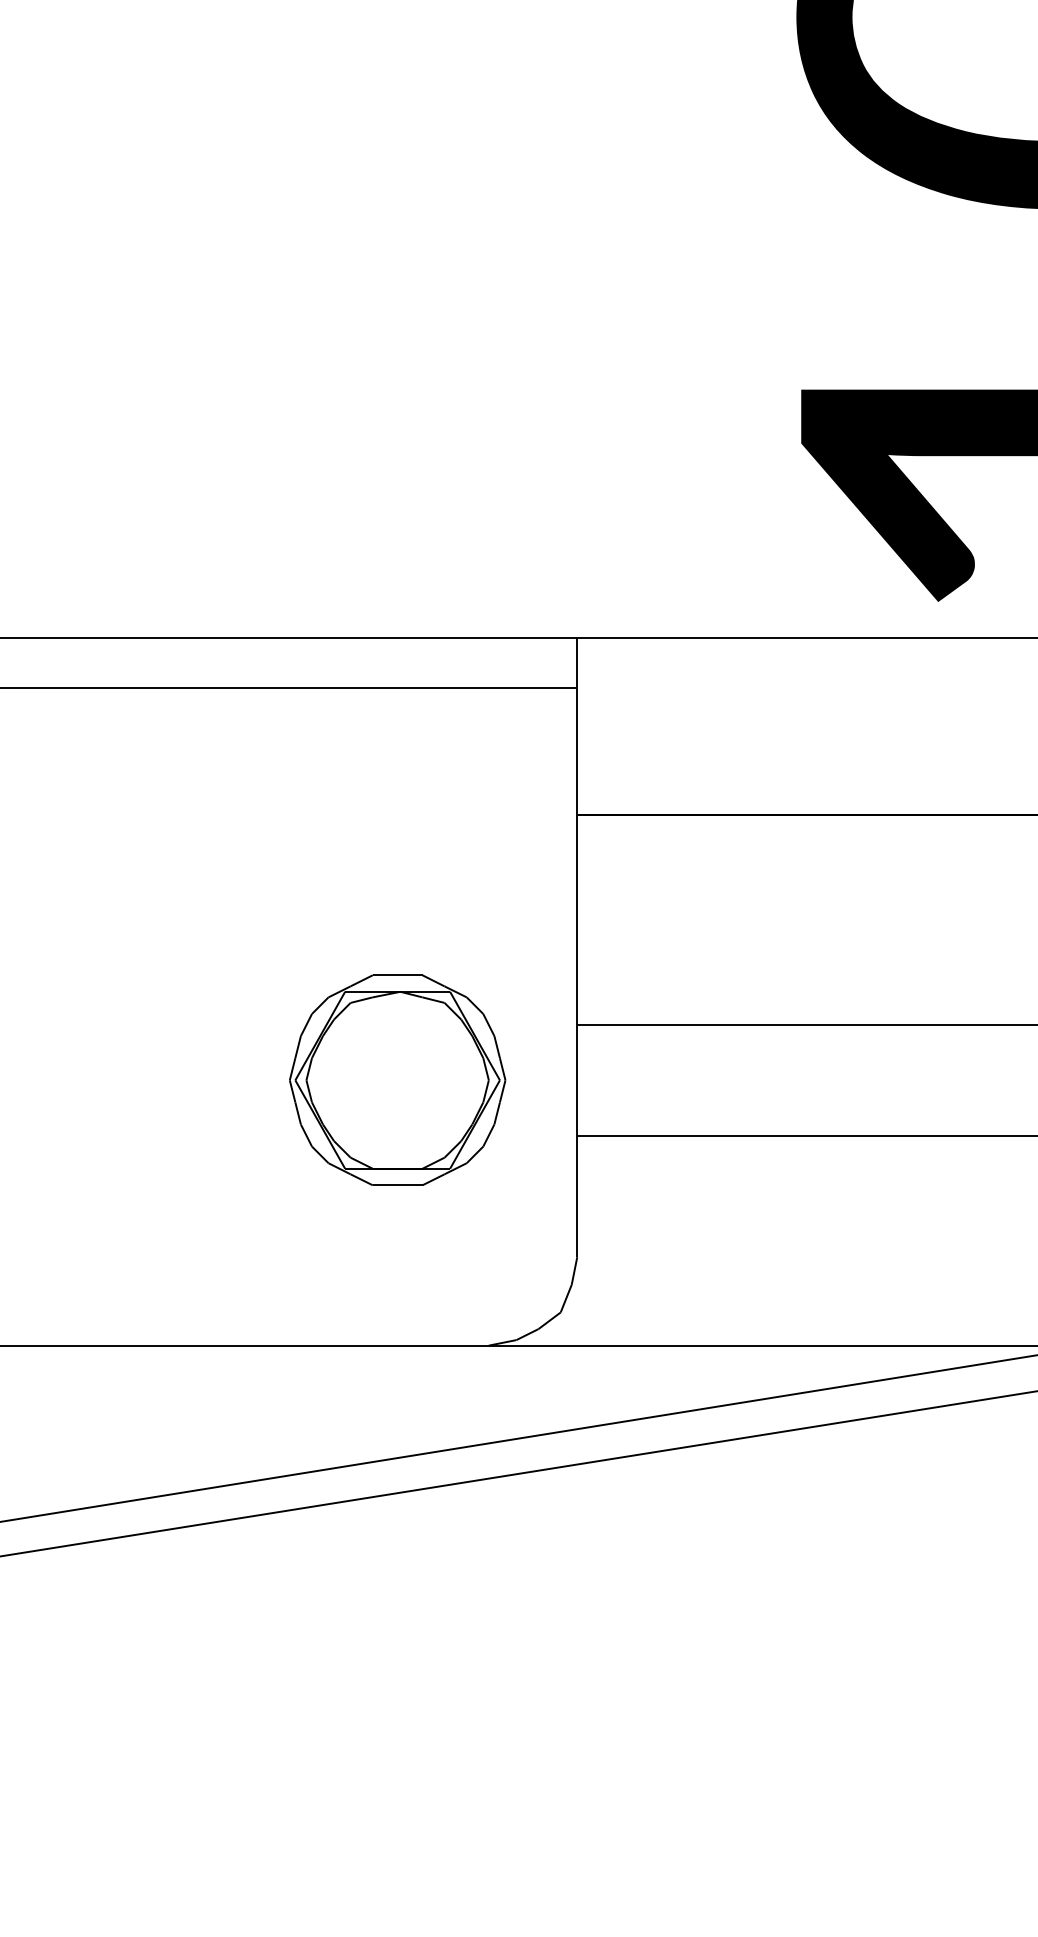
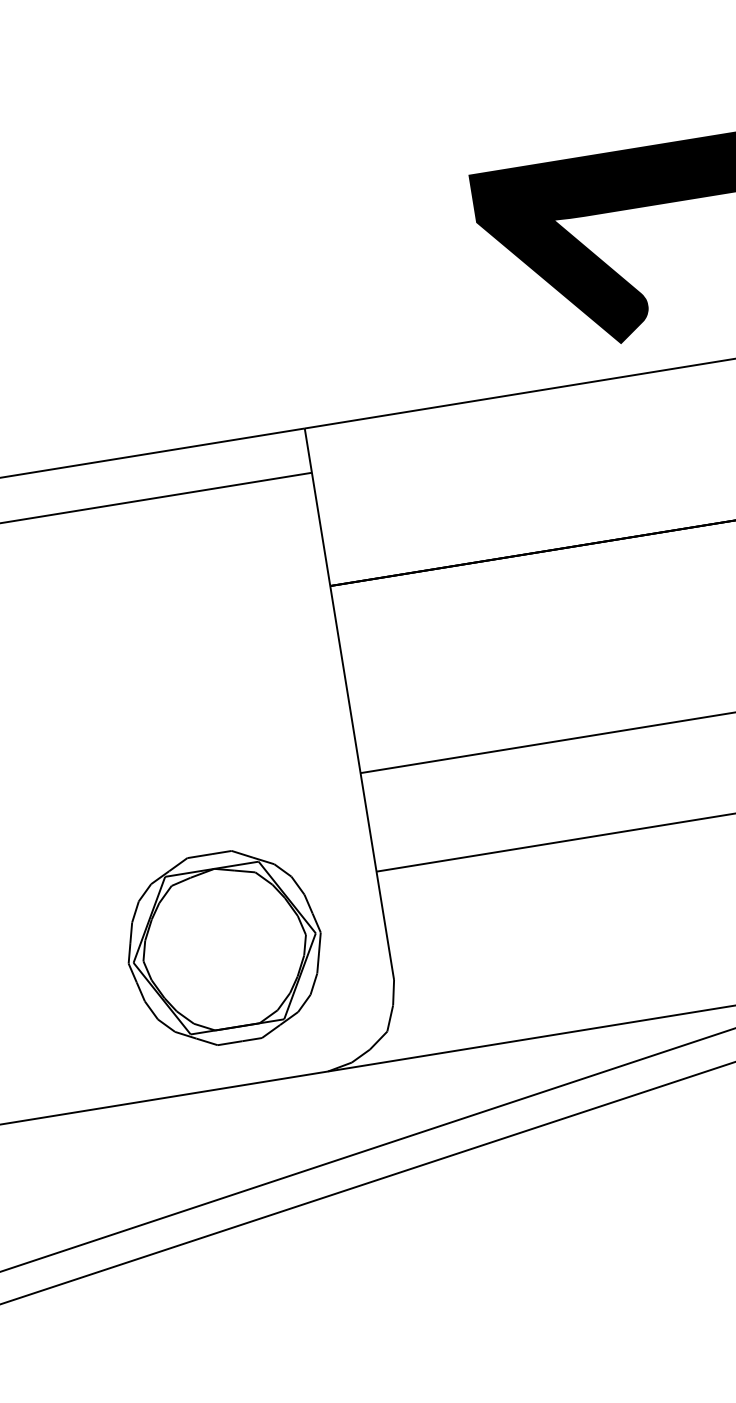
part: (397, 1079) -> (224, 947), moved

